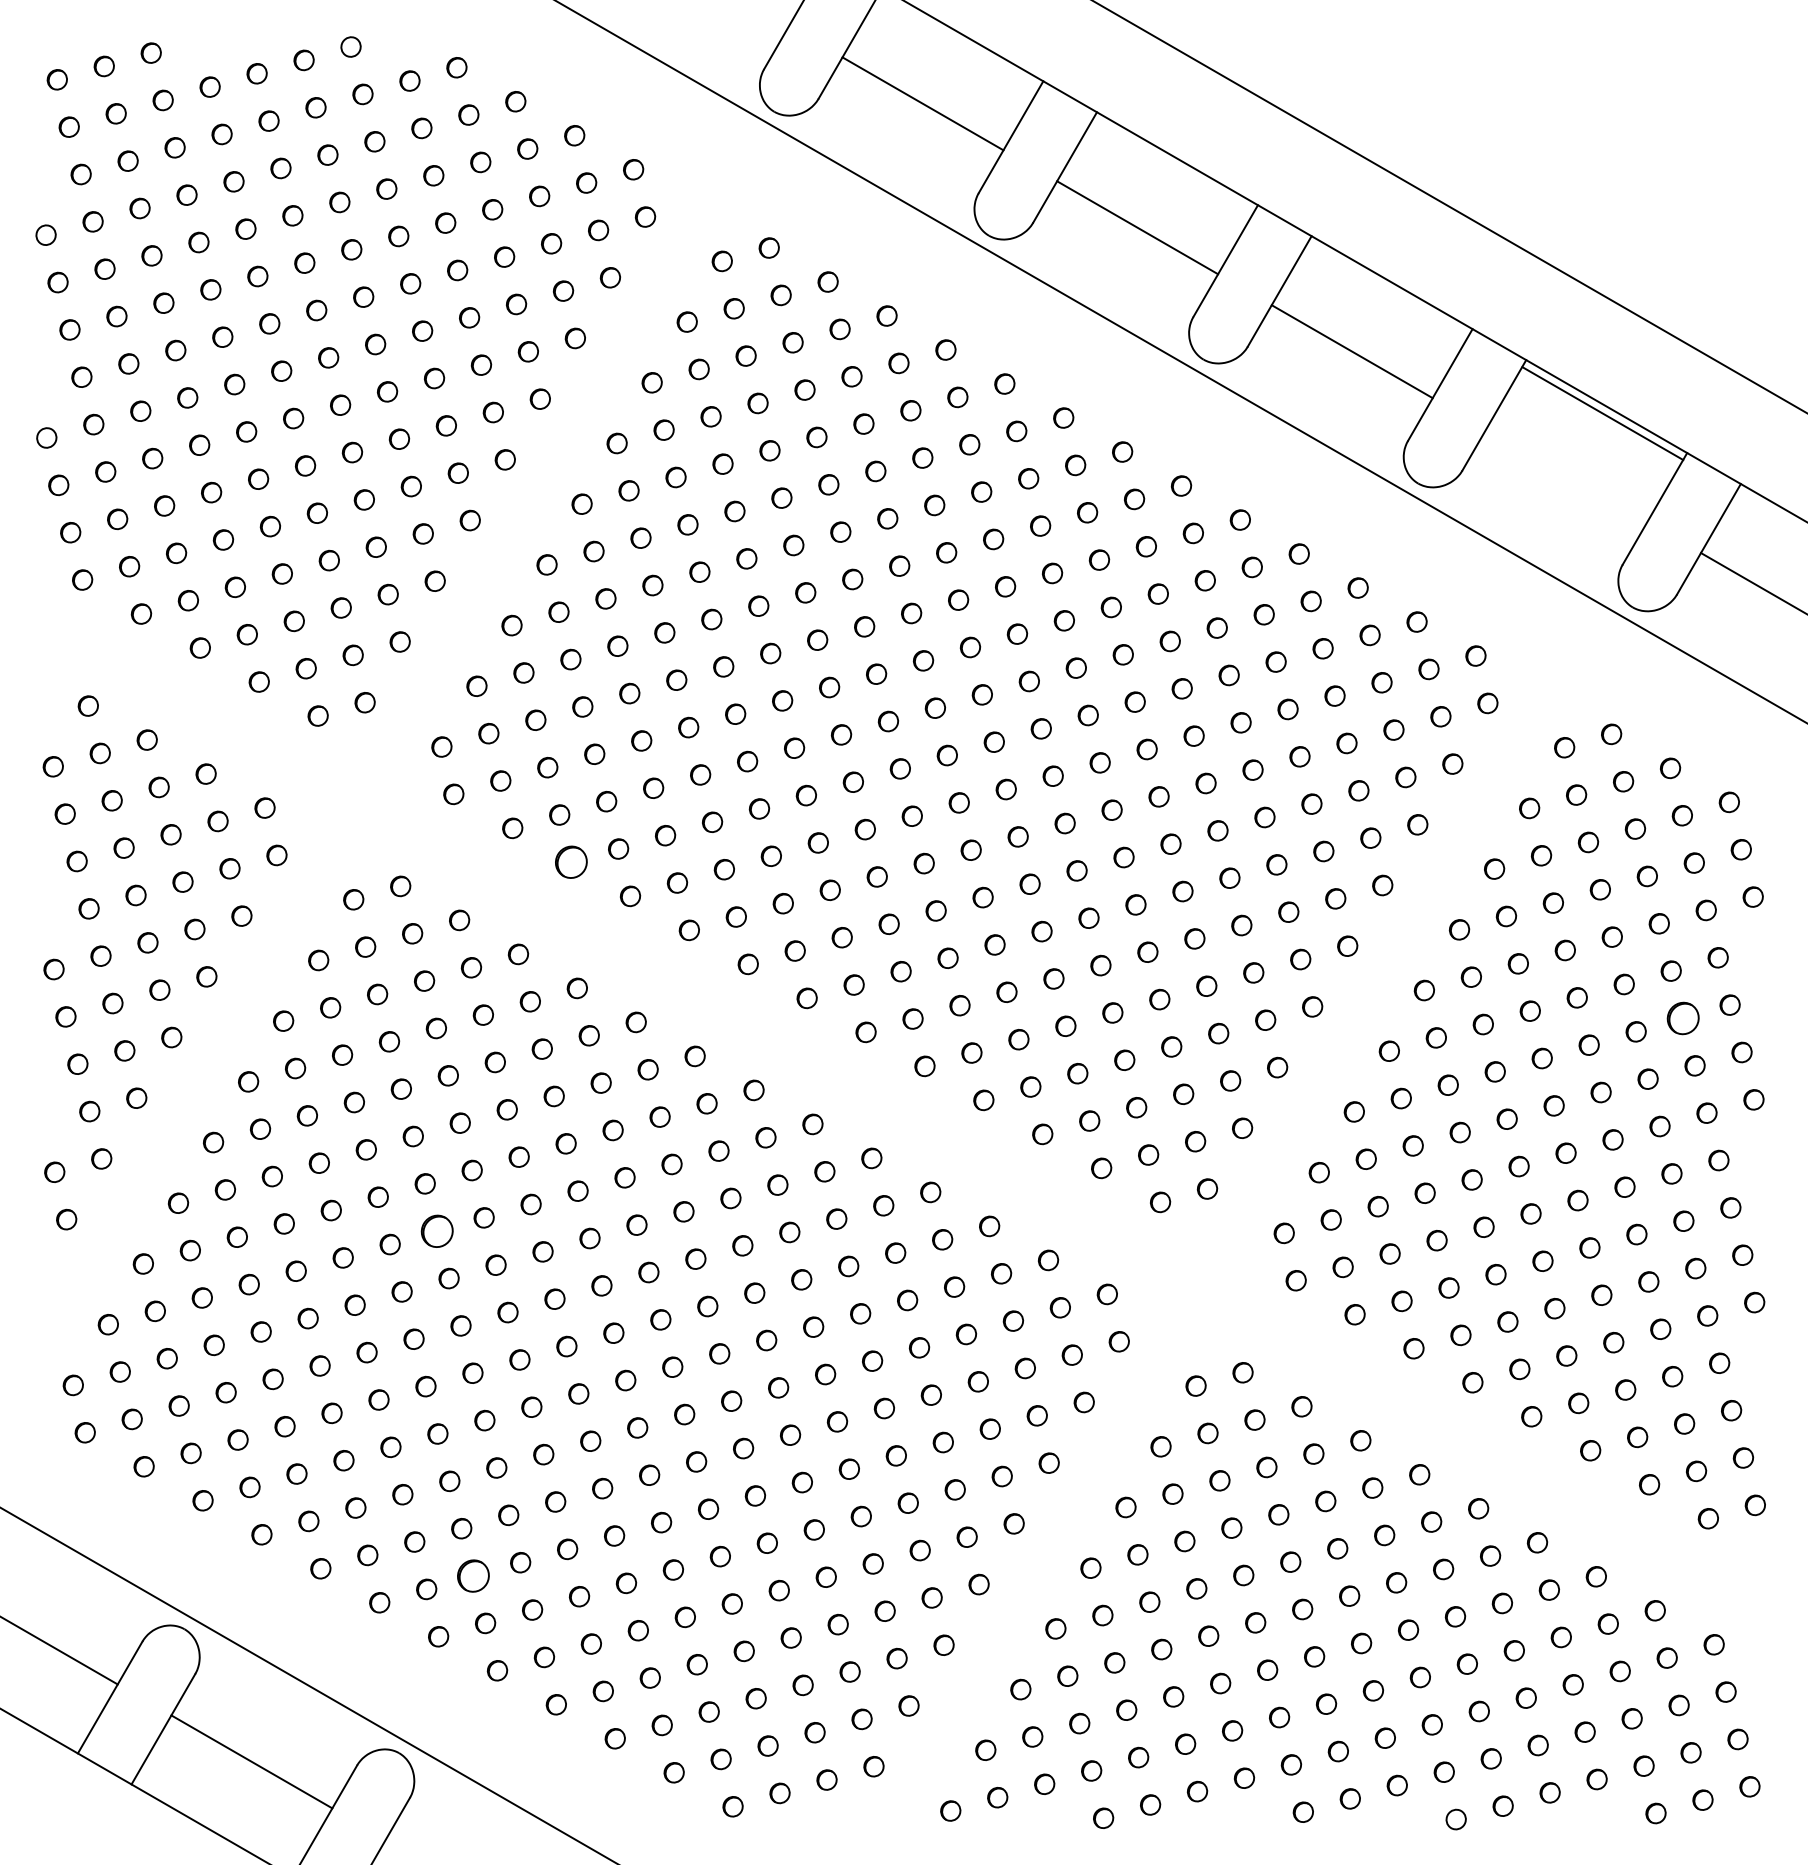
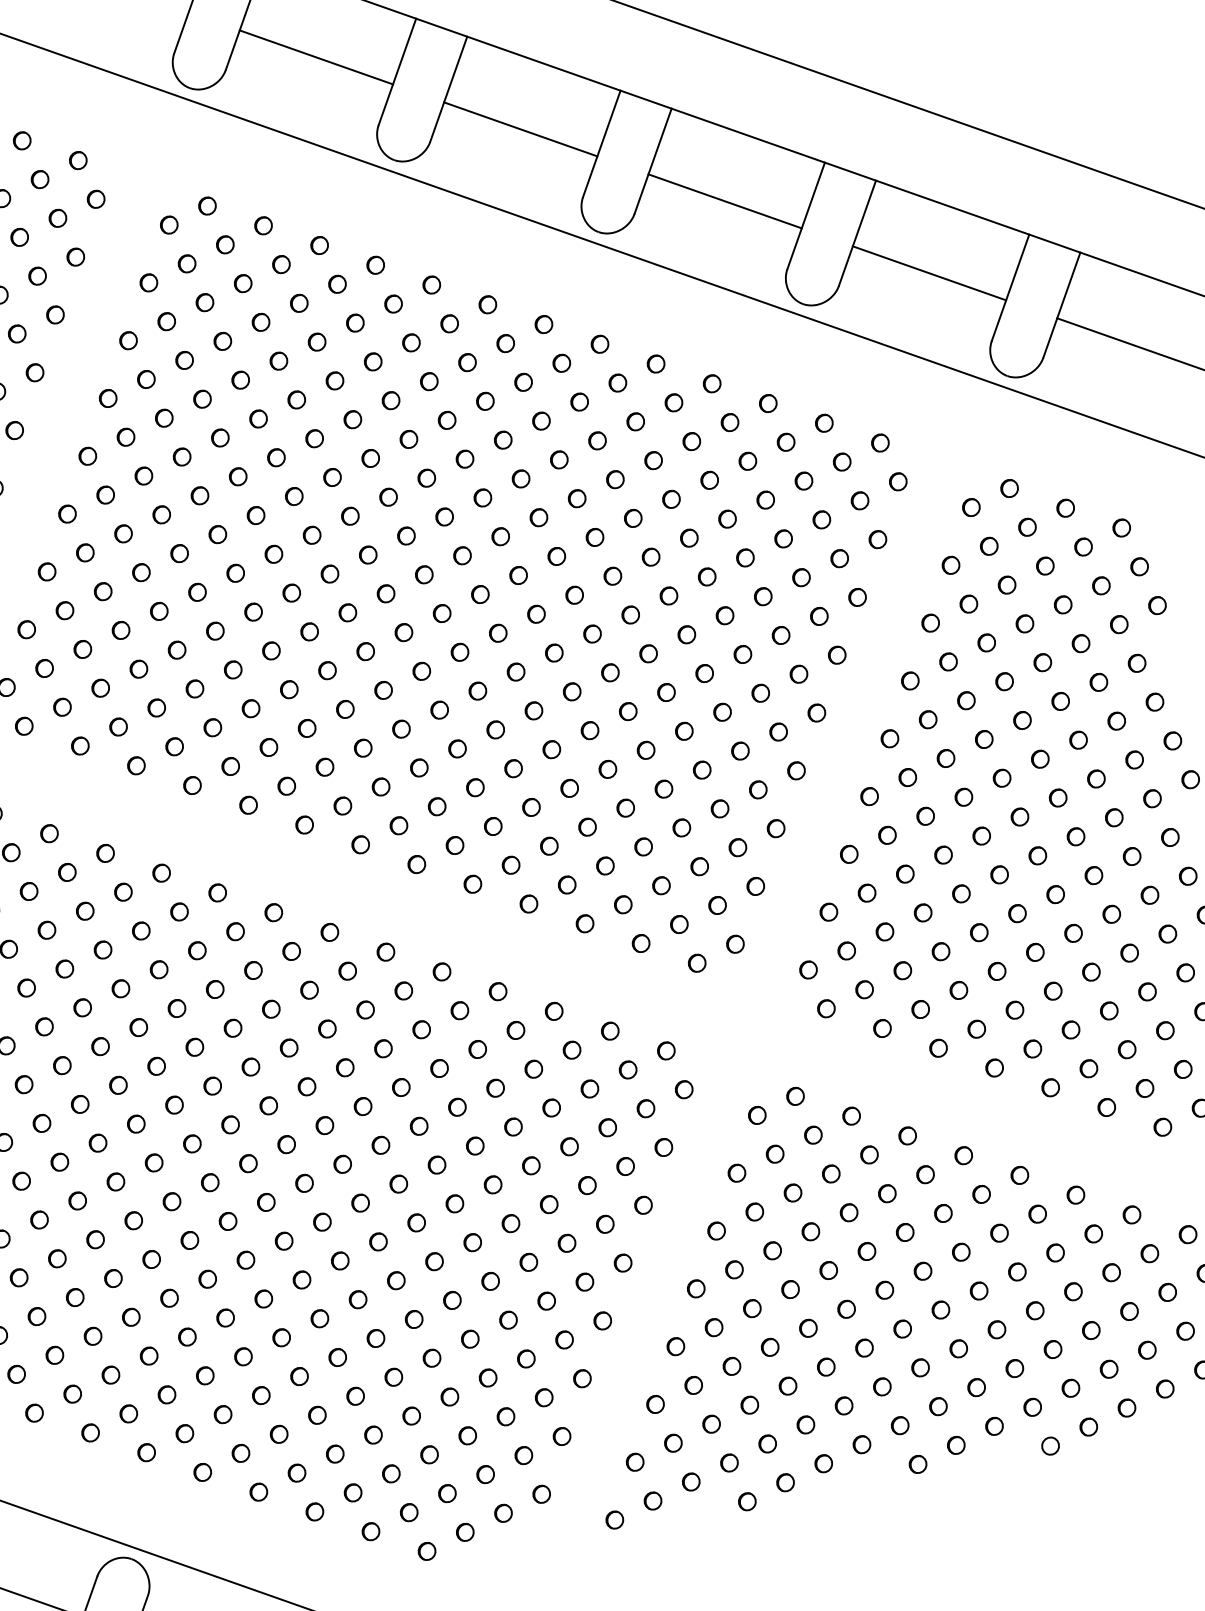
line: (1602, 413) -> (929, 273), moved
part: (571, 862) -> (136, 765), size x0.62
part: (1682, 1018) -> (1116, 721), size x0.62
part: (436, 1230) -> (79, 1103), size x0.62
part: (473, 1575) -> (166, 1394), size x0.62

